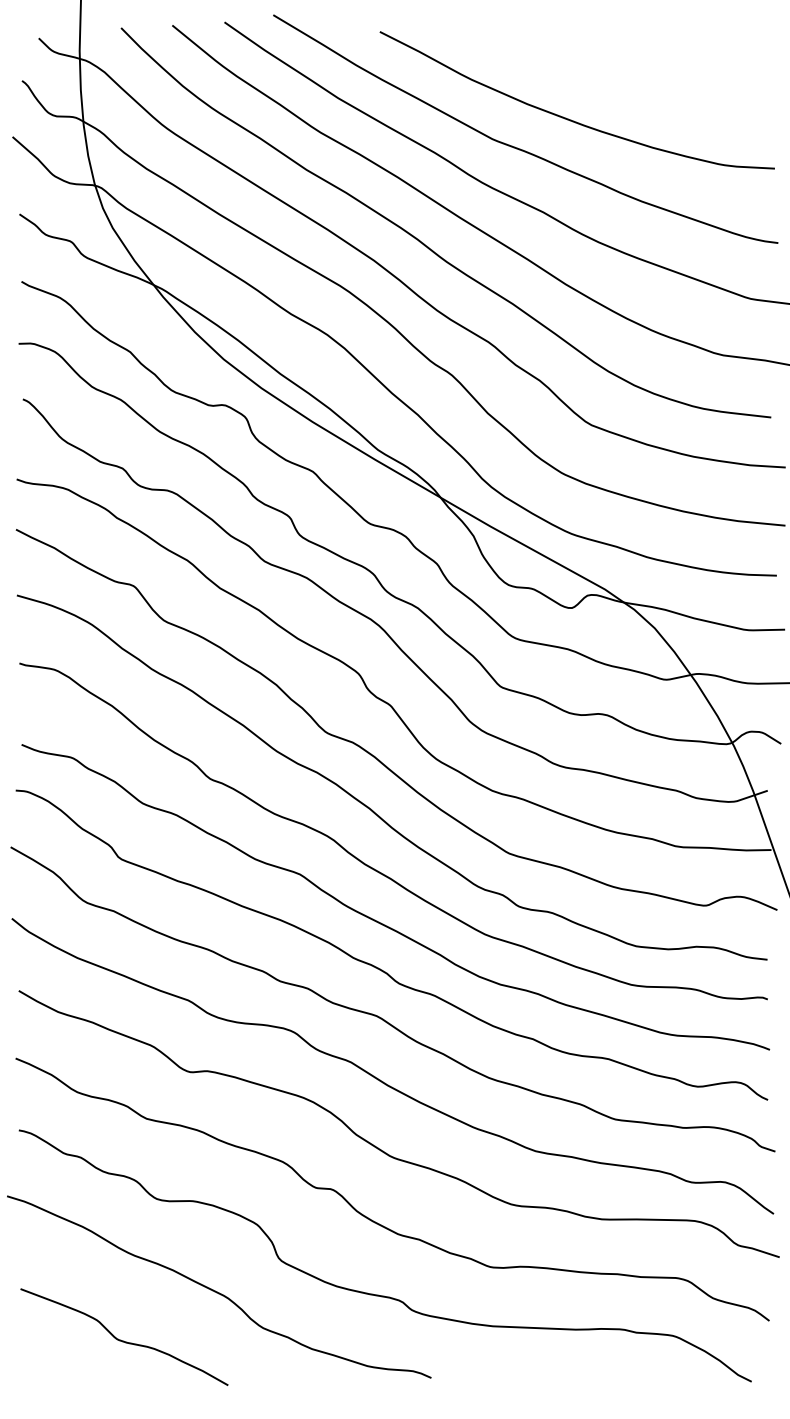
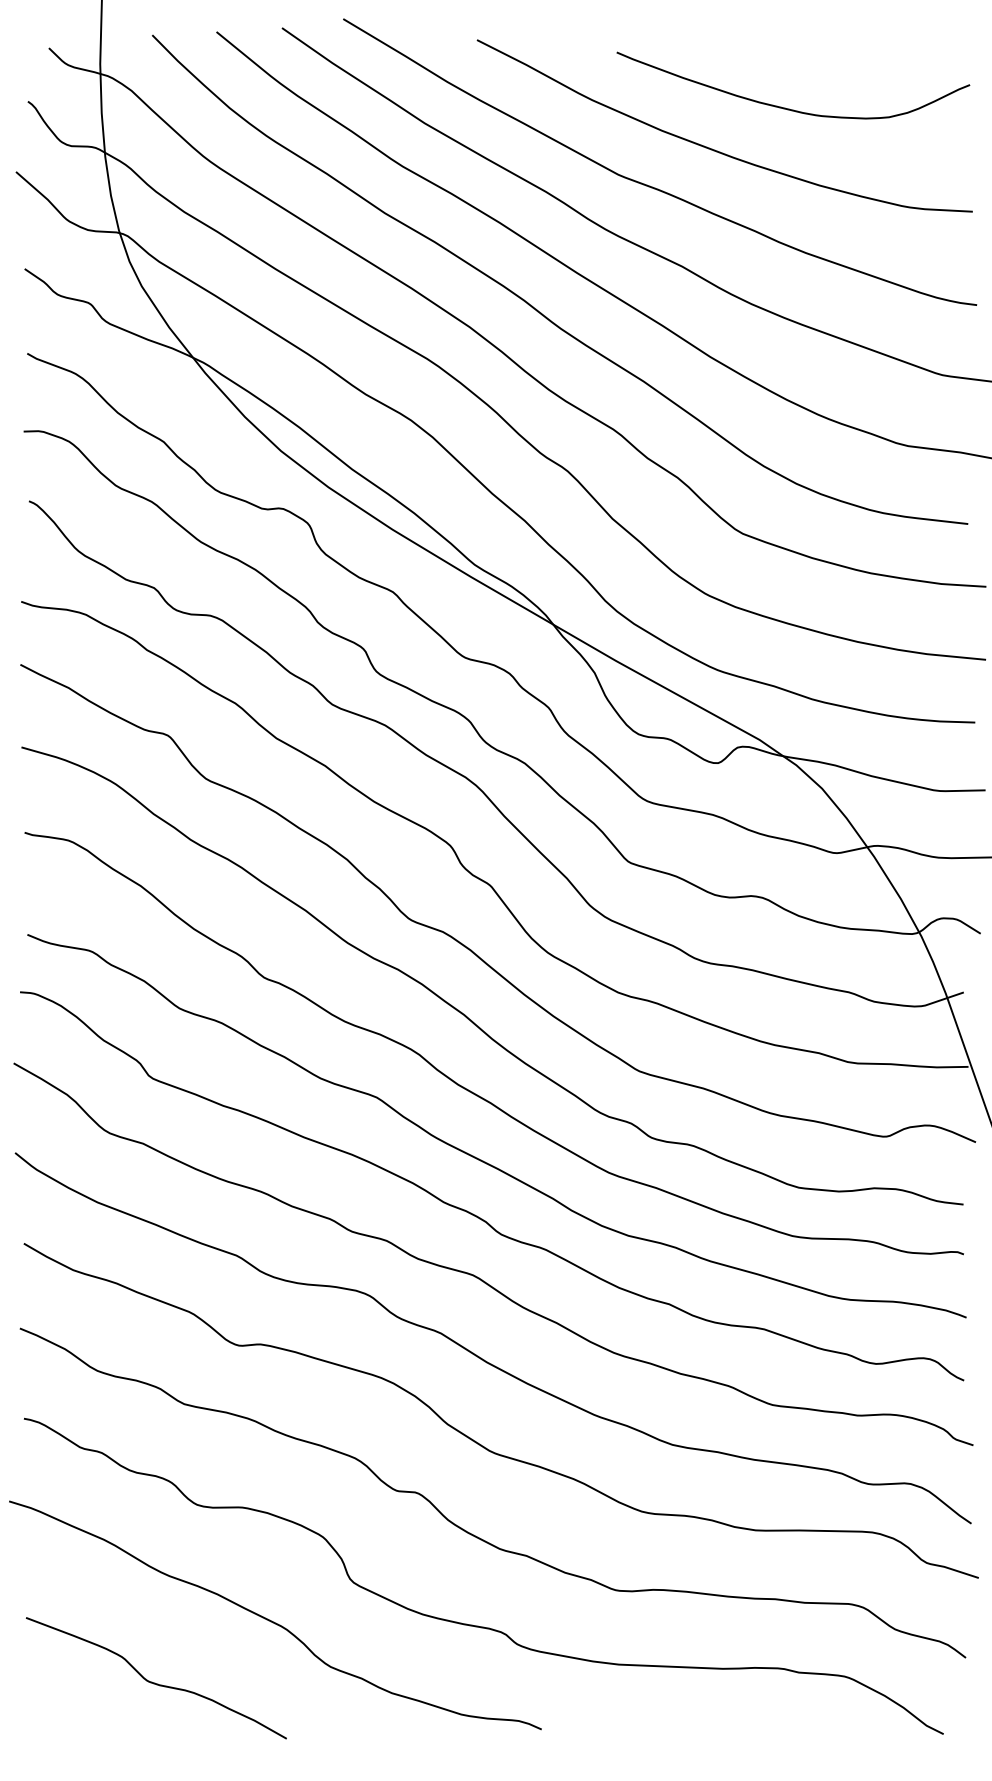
curve: (628, 86) -> (789, 108), added

